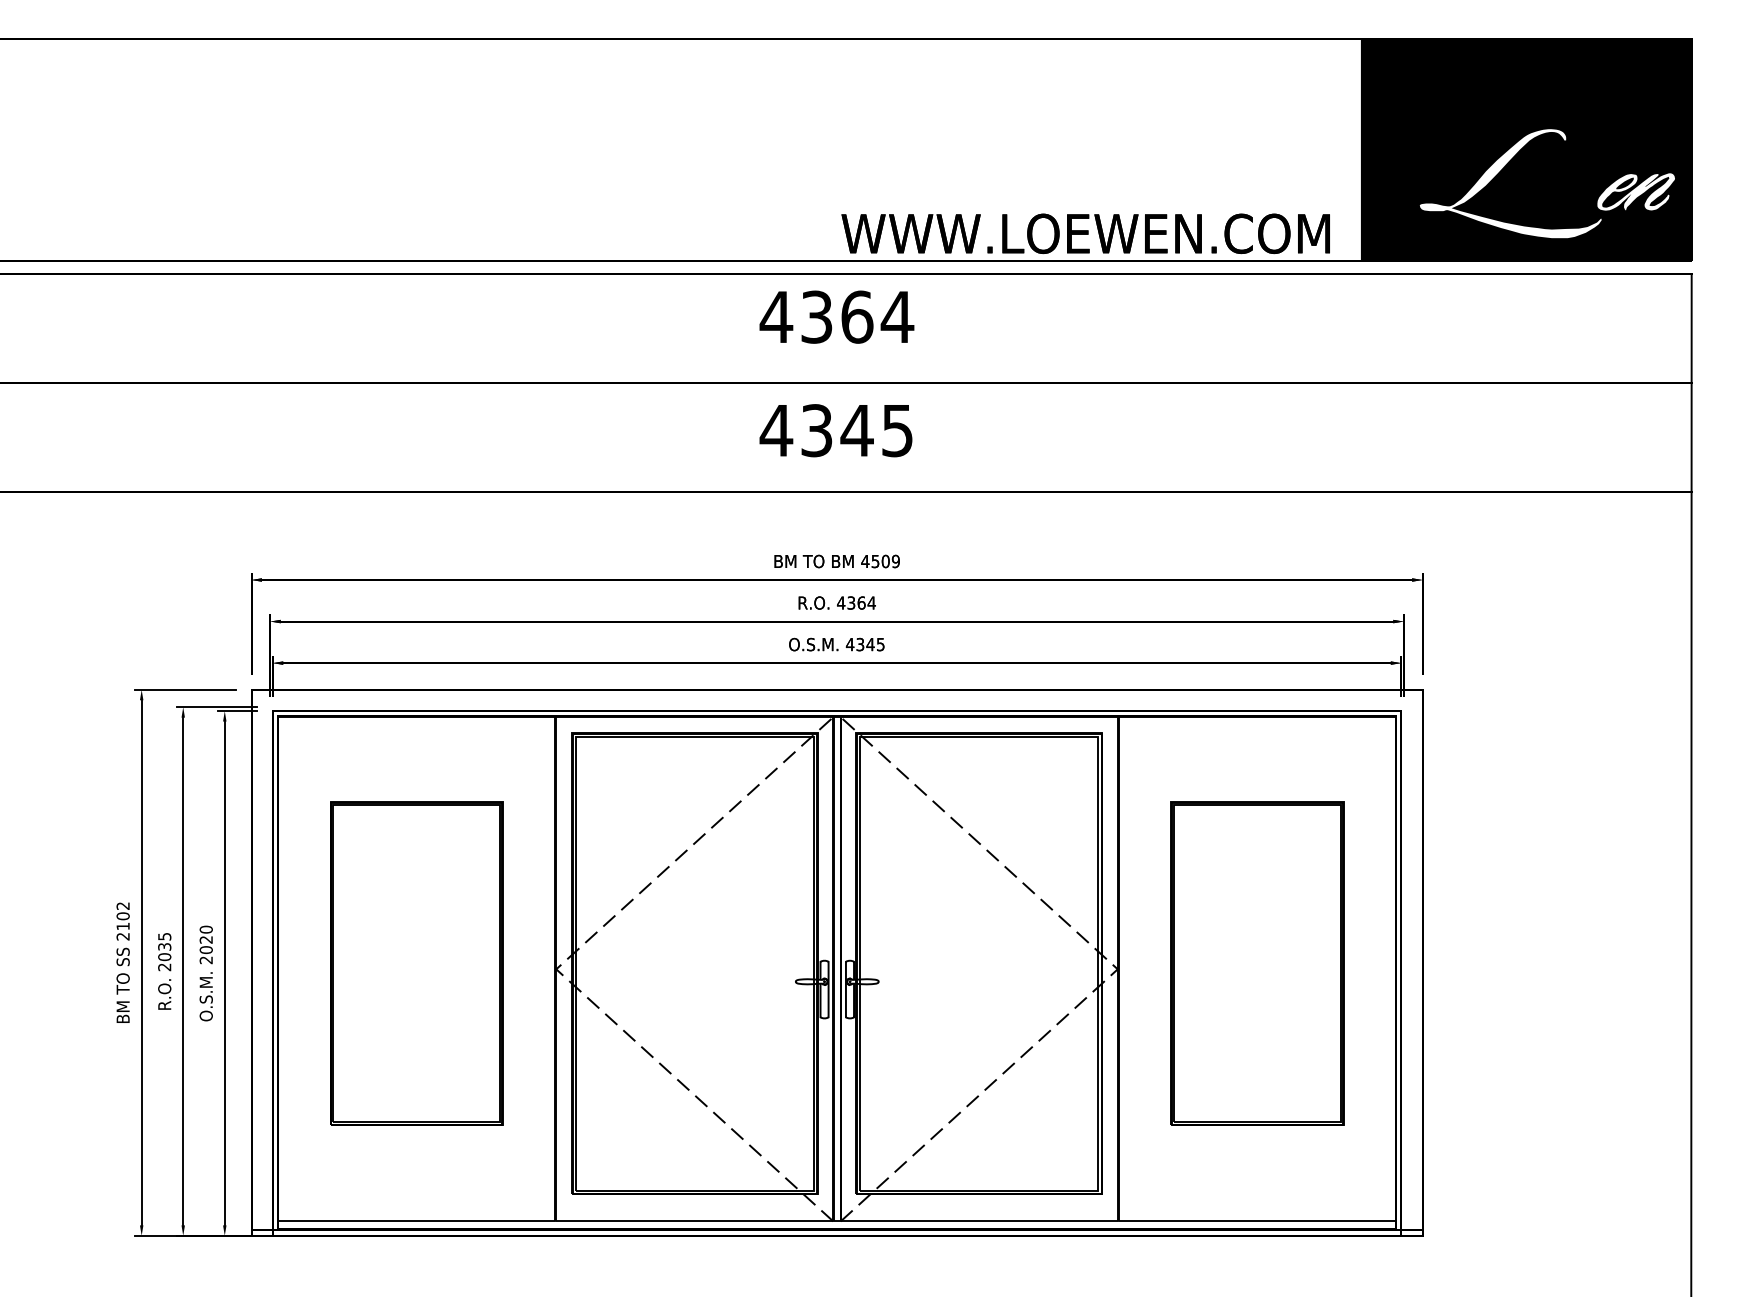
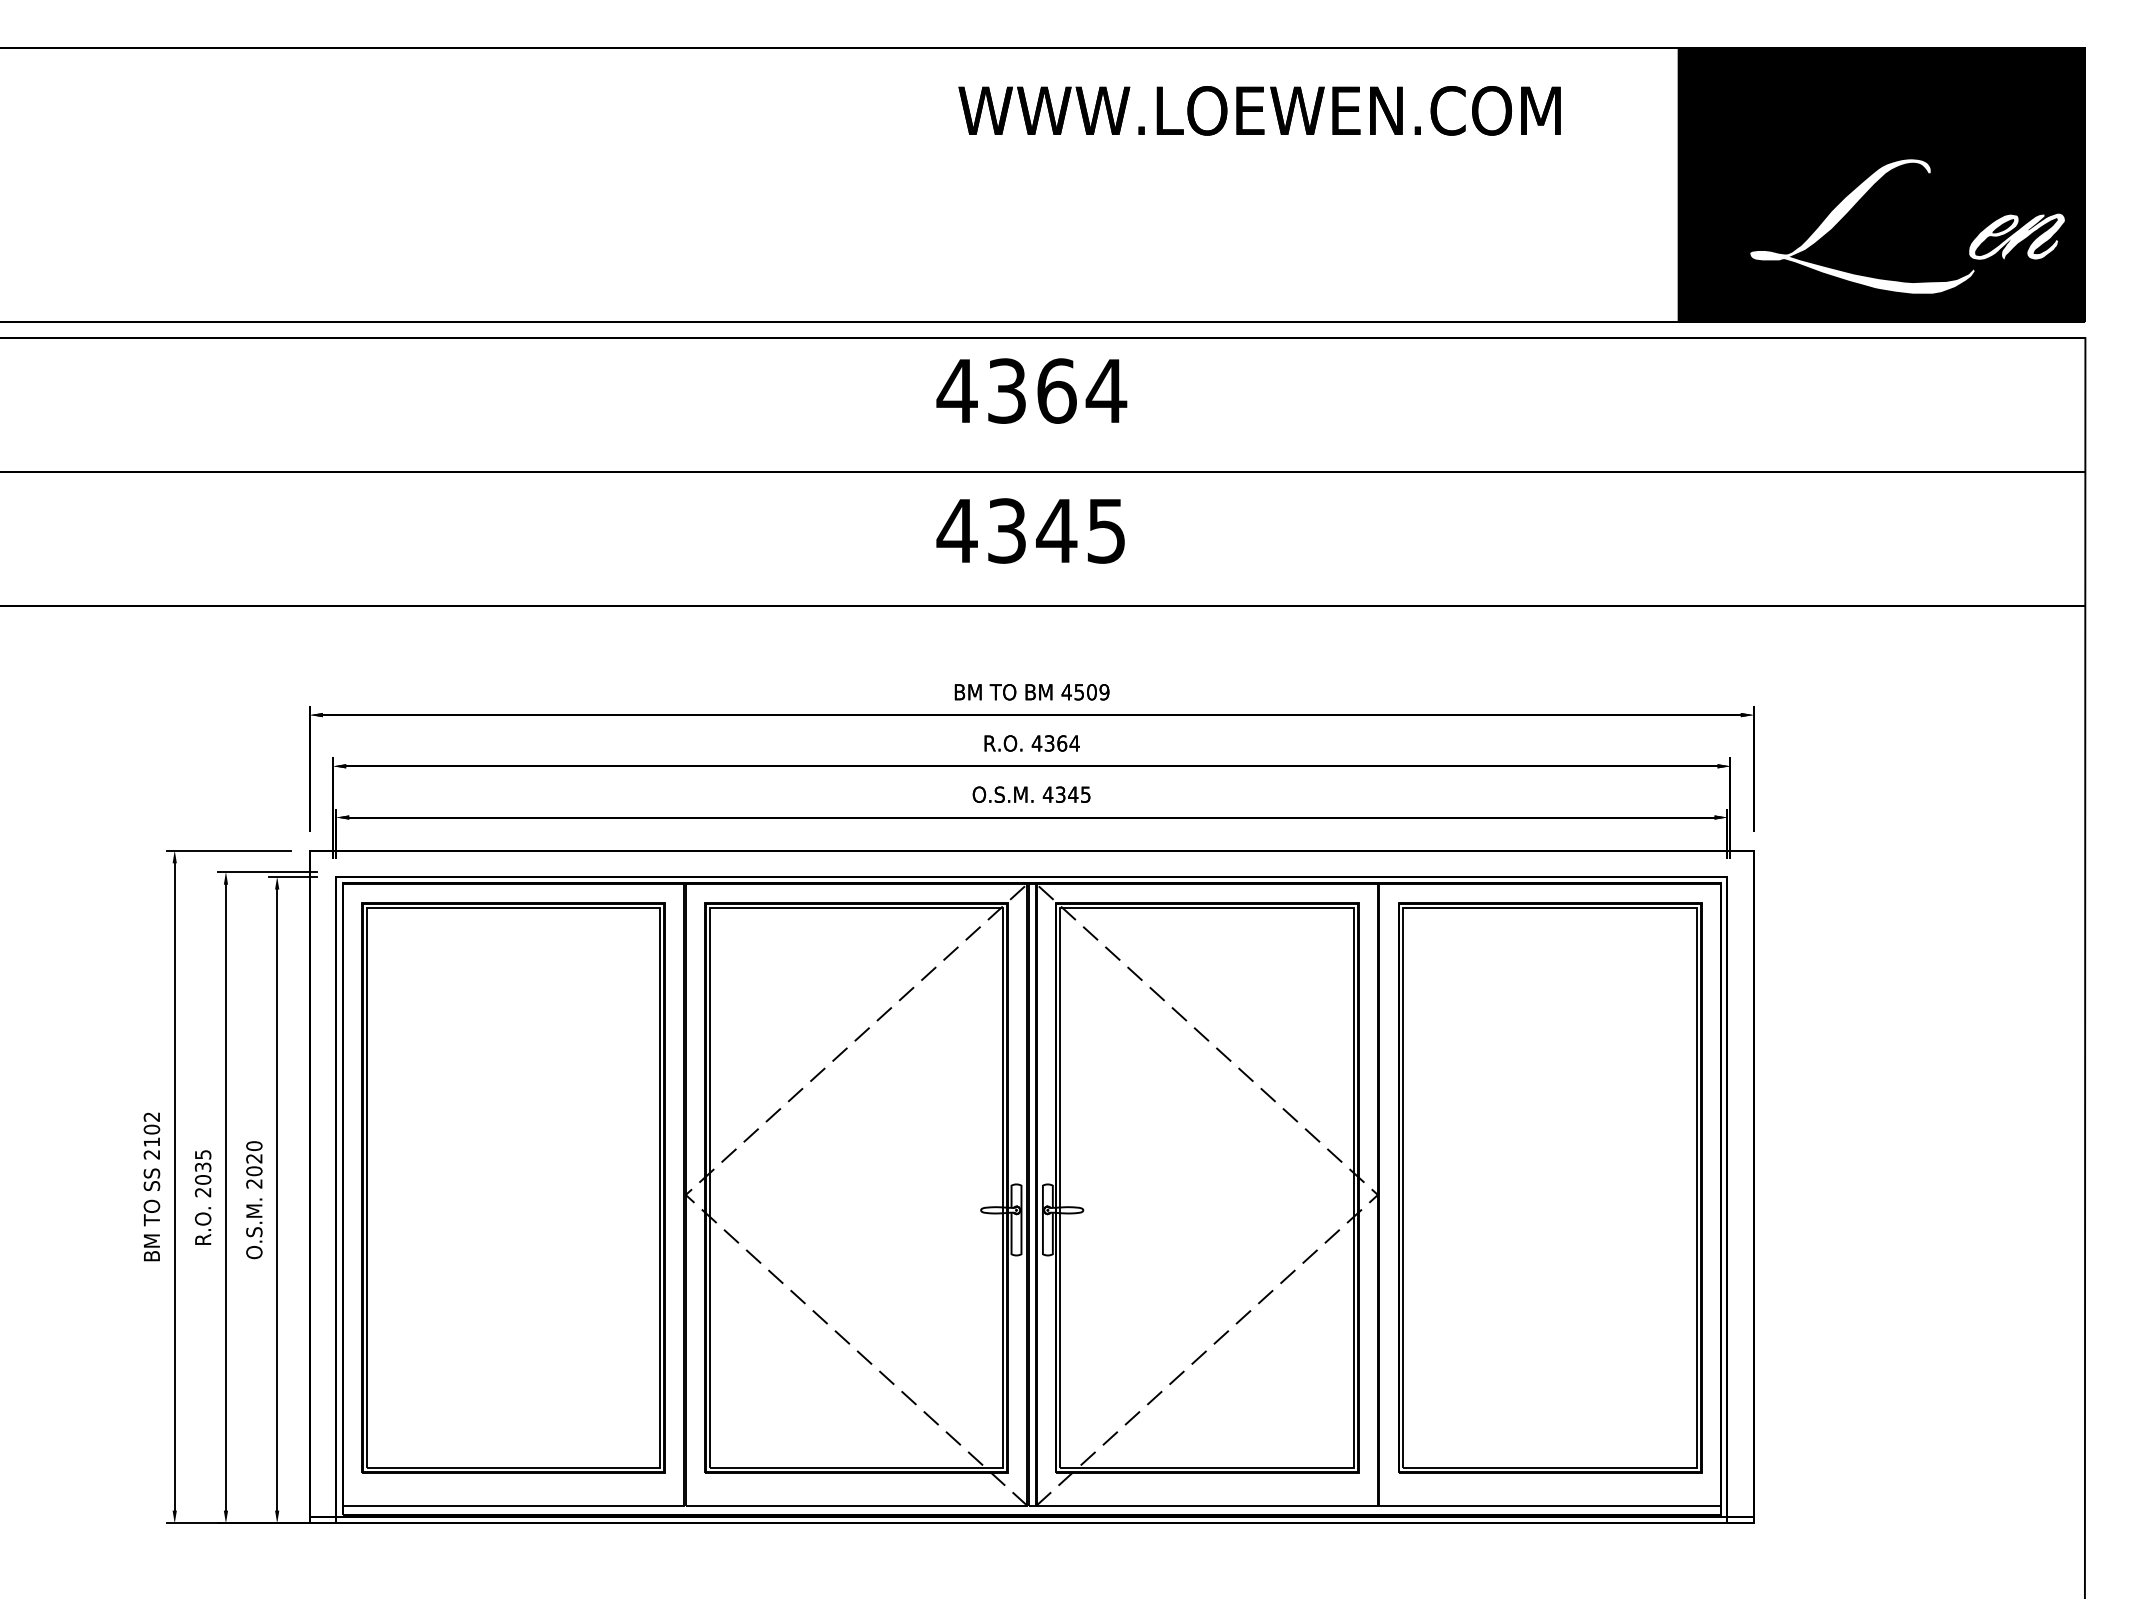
text: (1085, 233) -> (1259, 110), moved
part: (416, 963) -> (513, 1187), size x1.43
part: (1257, 963) -> (1550, 1187), size x1.43

